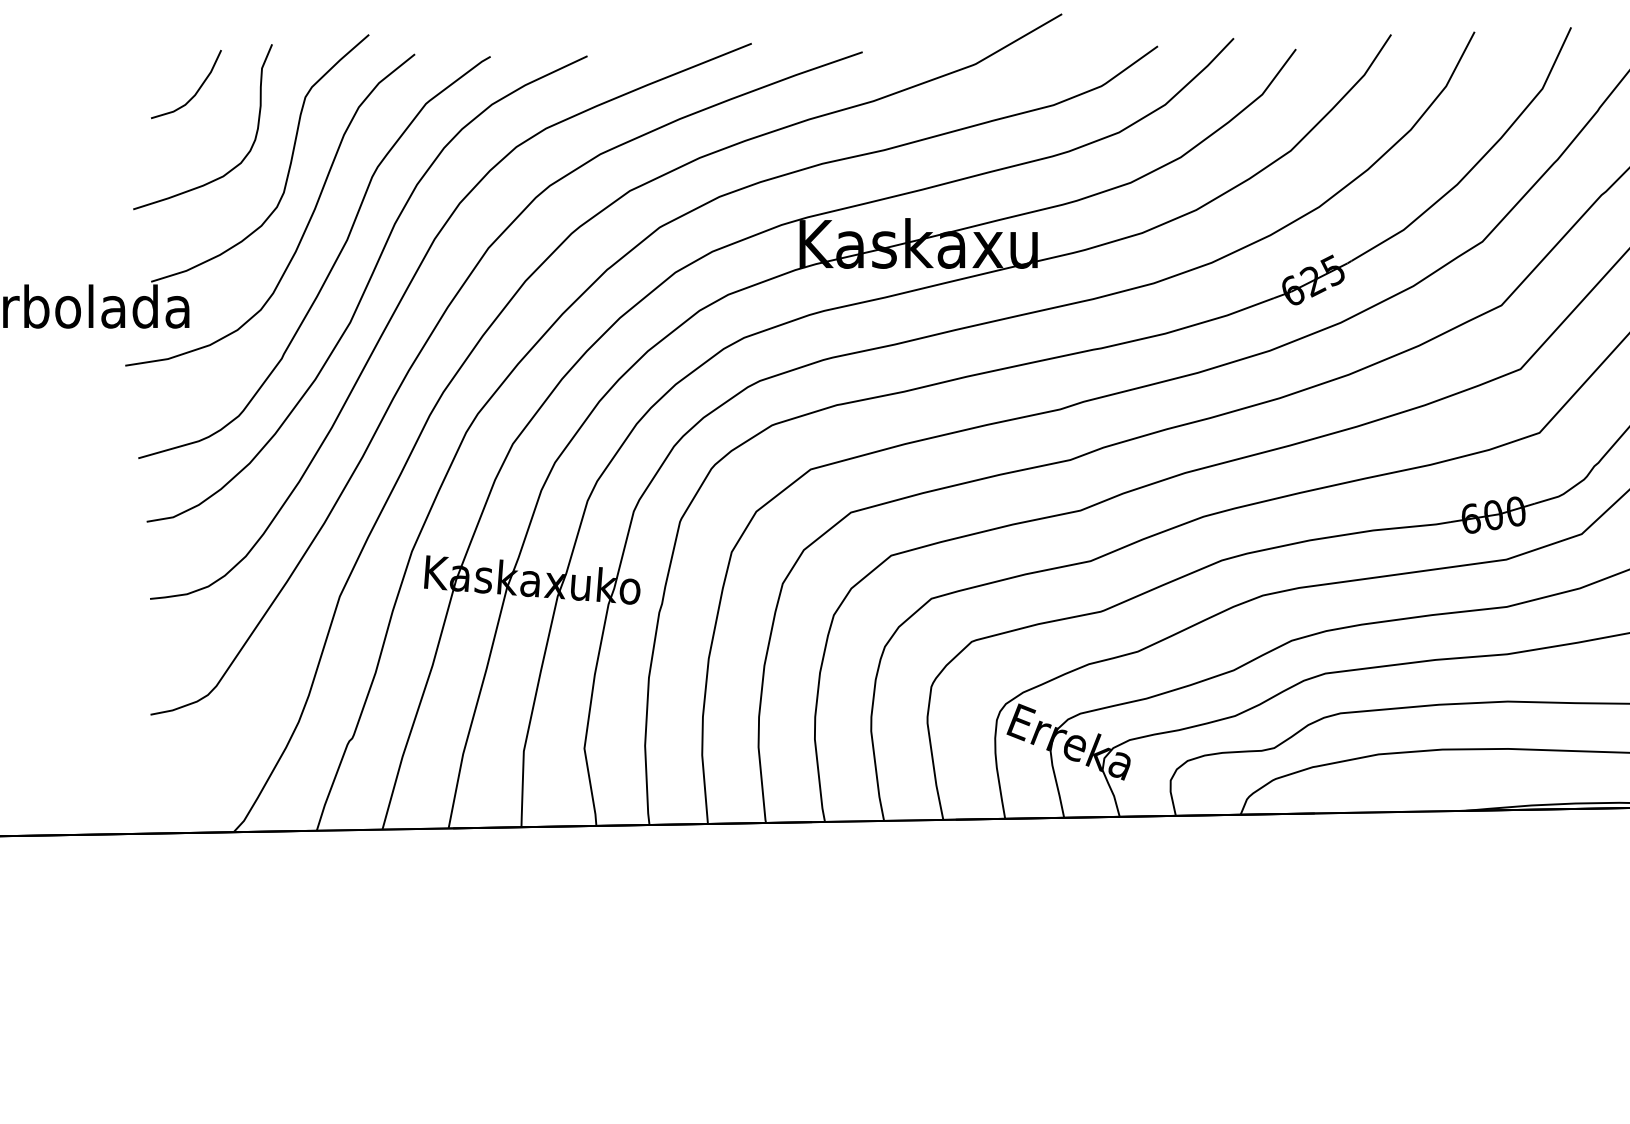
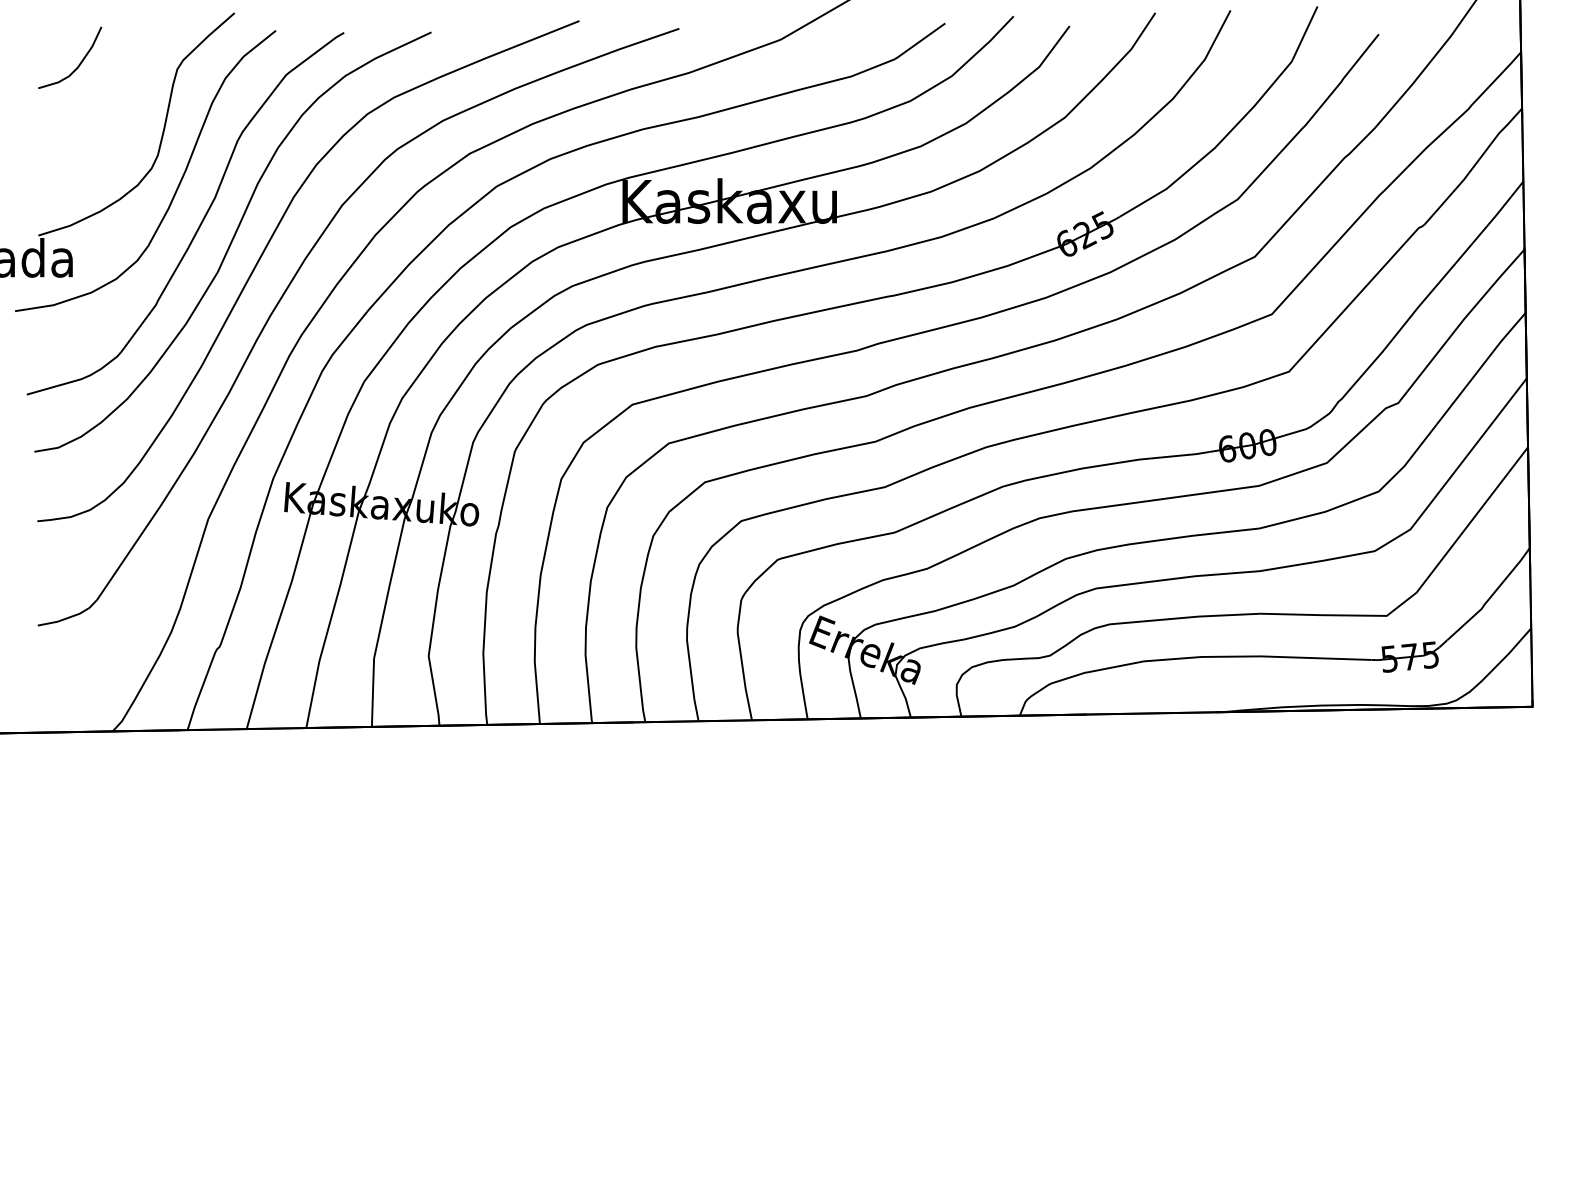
curve: (234, 166) -> (113, 131), removed

